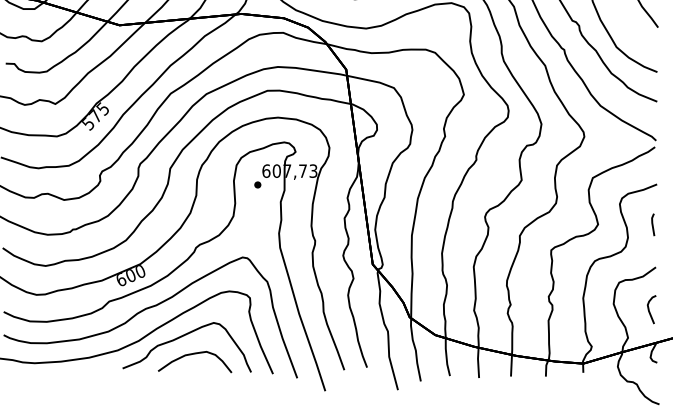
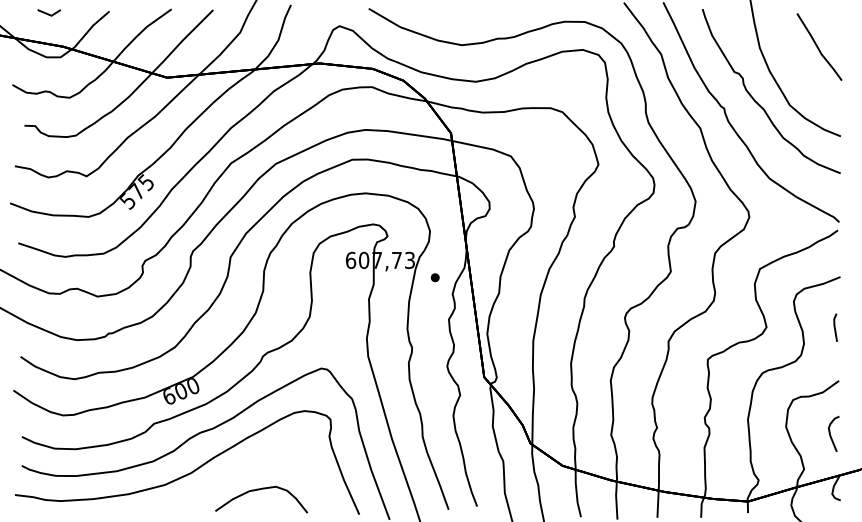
part: (257, 184) -> (434, 277), moved
curve: (182, 337) -> (245, 468), removed

